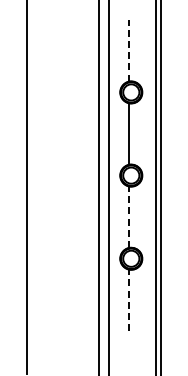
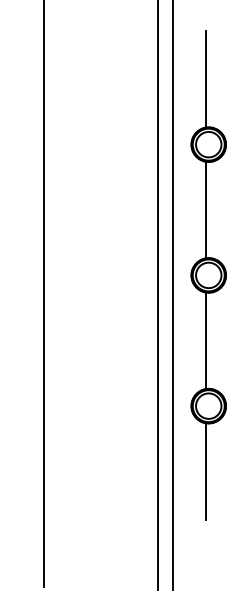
line: (129, 50) -> (205, 78), dashed -> solid
line: (129, 217) -> (205, 341), dashed -> solid
line: (129, 300) -> (205, 471), dashed -> solid

